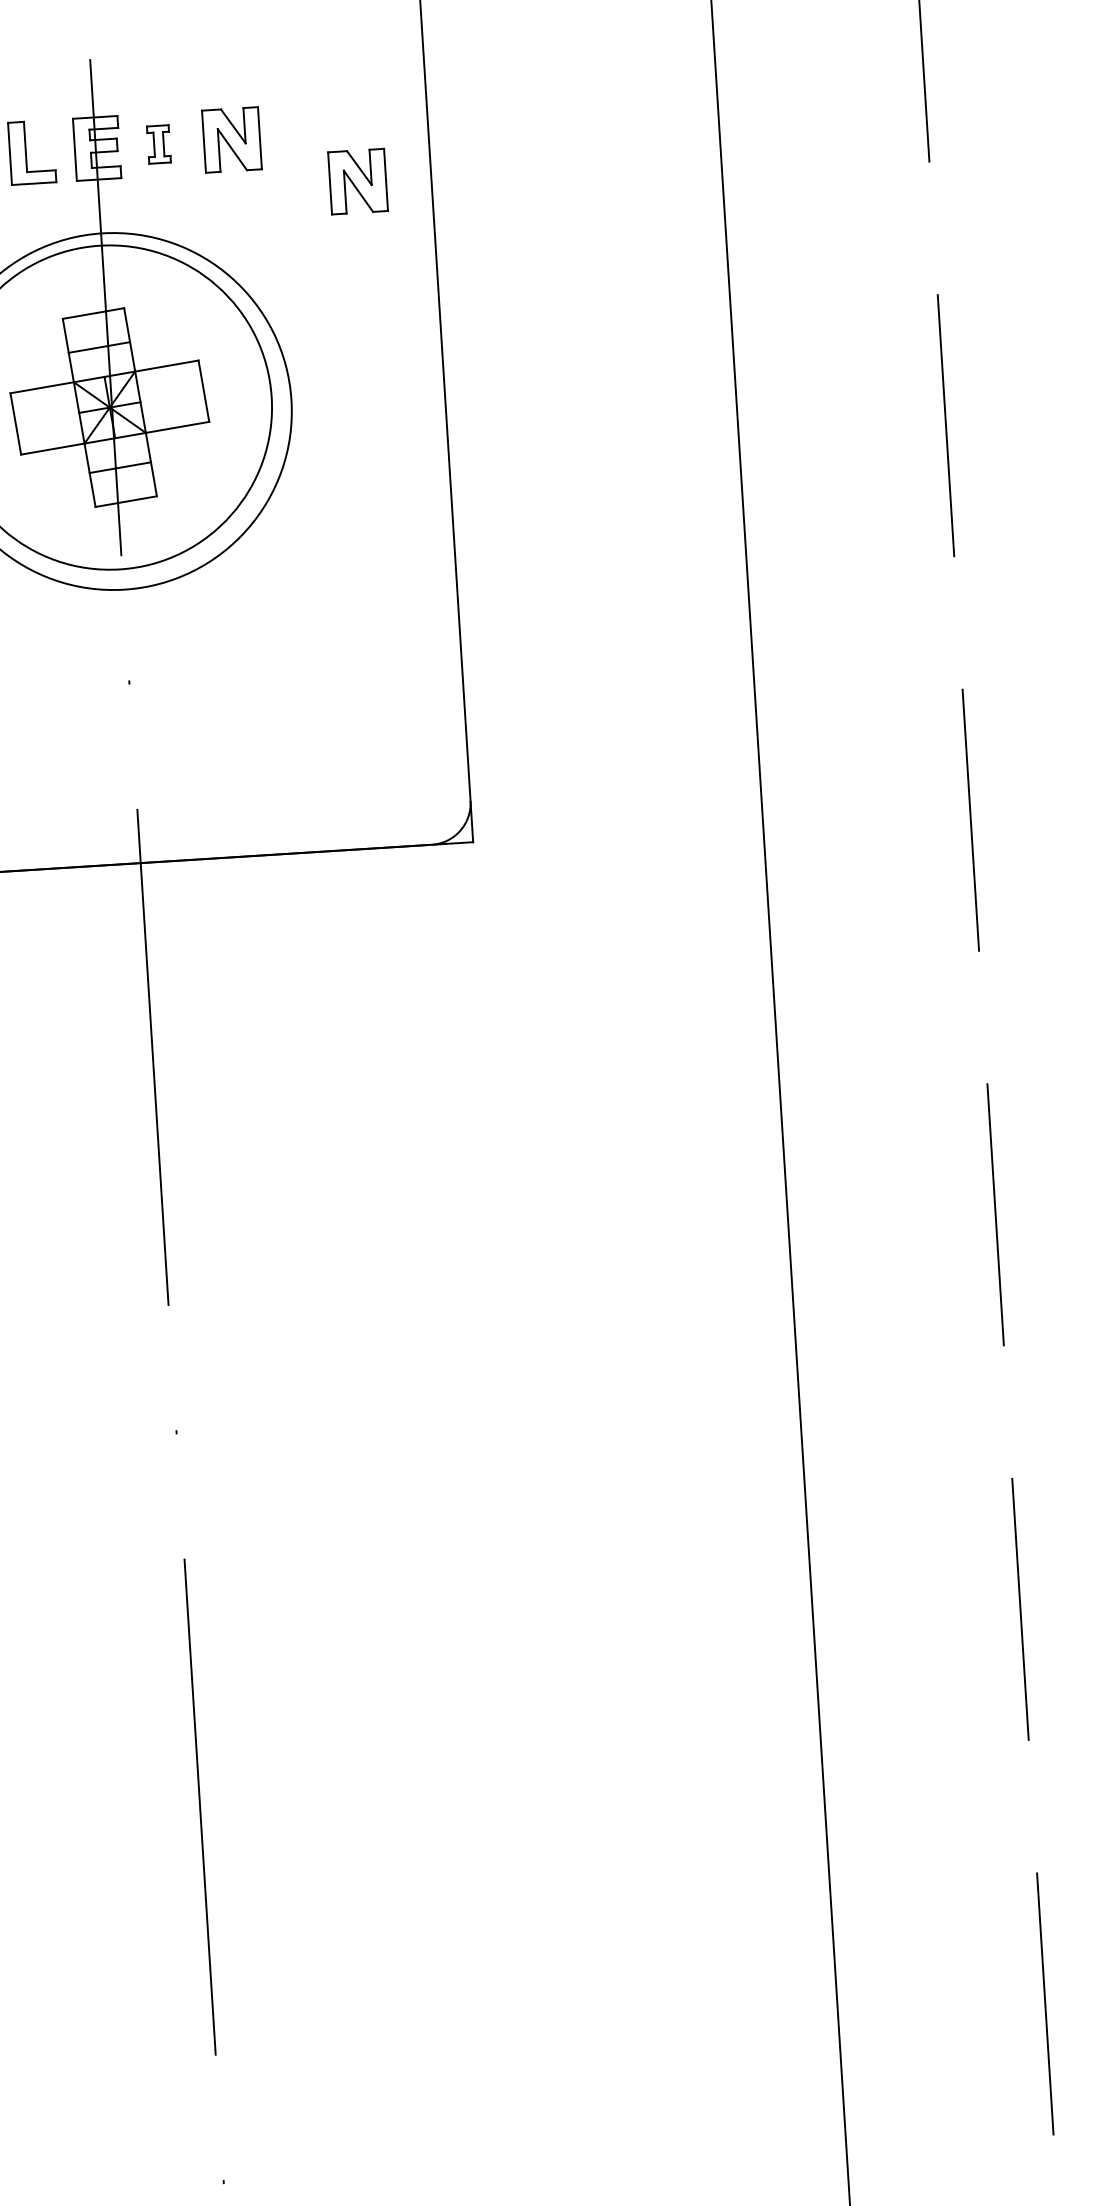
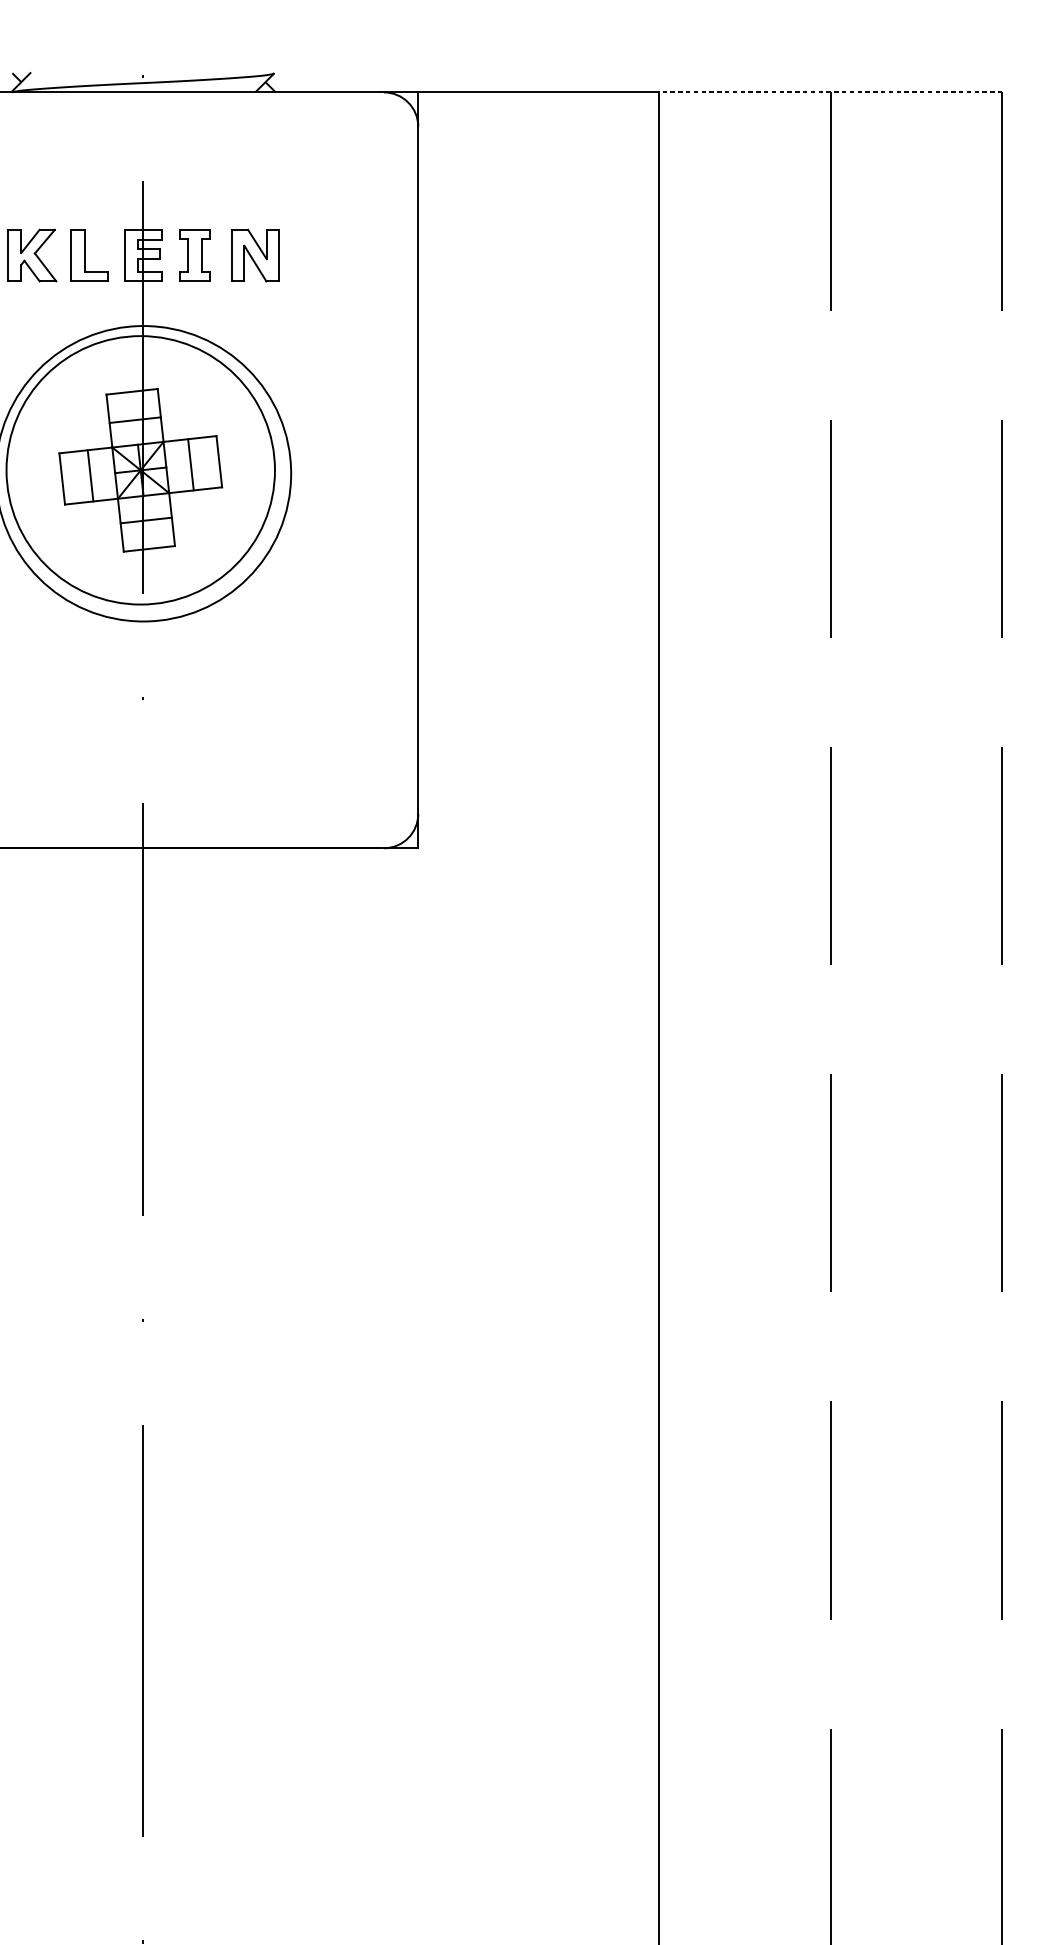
part: (158, 144) -> (194, 255), size x1.67
part: (358, 181) -> (357, 296), removed
line: (169, 396) -> (190, 464), added
line: (49, 417) -> (90, 475), added

